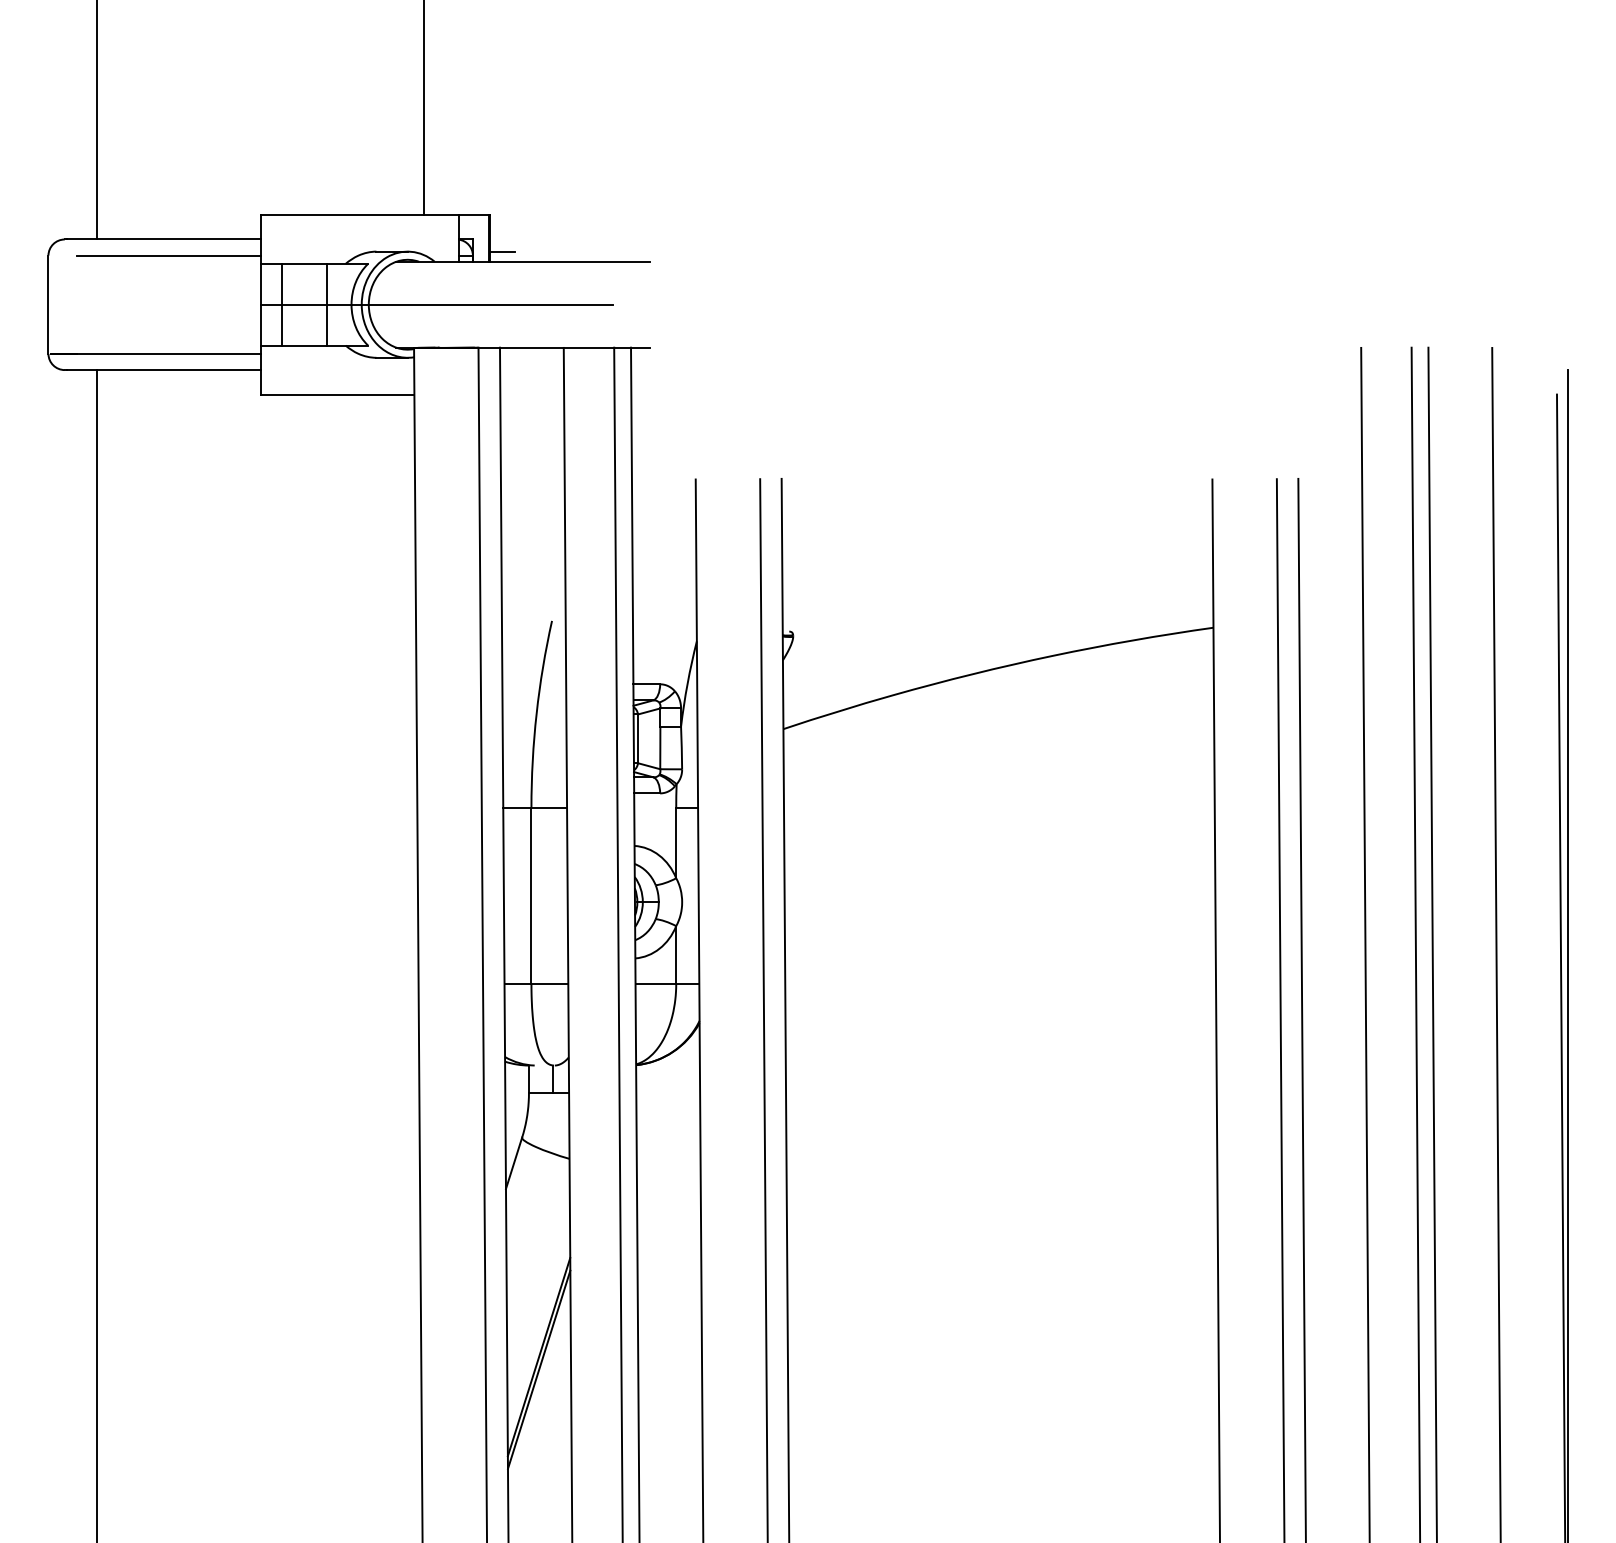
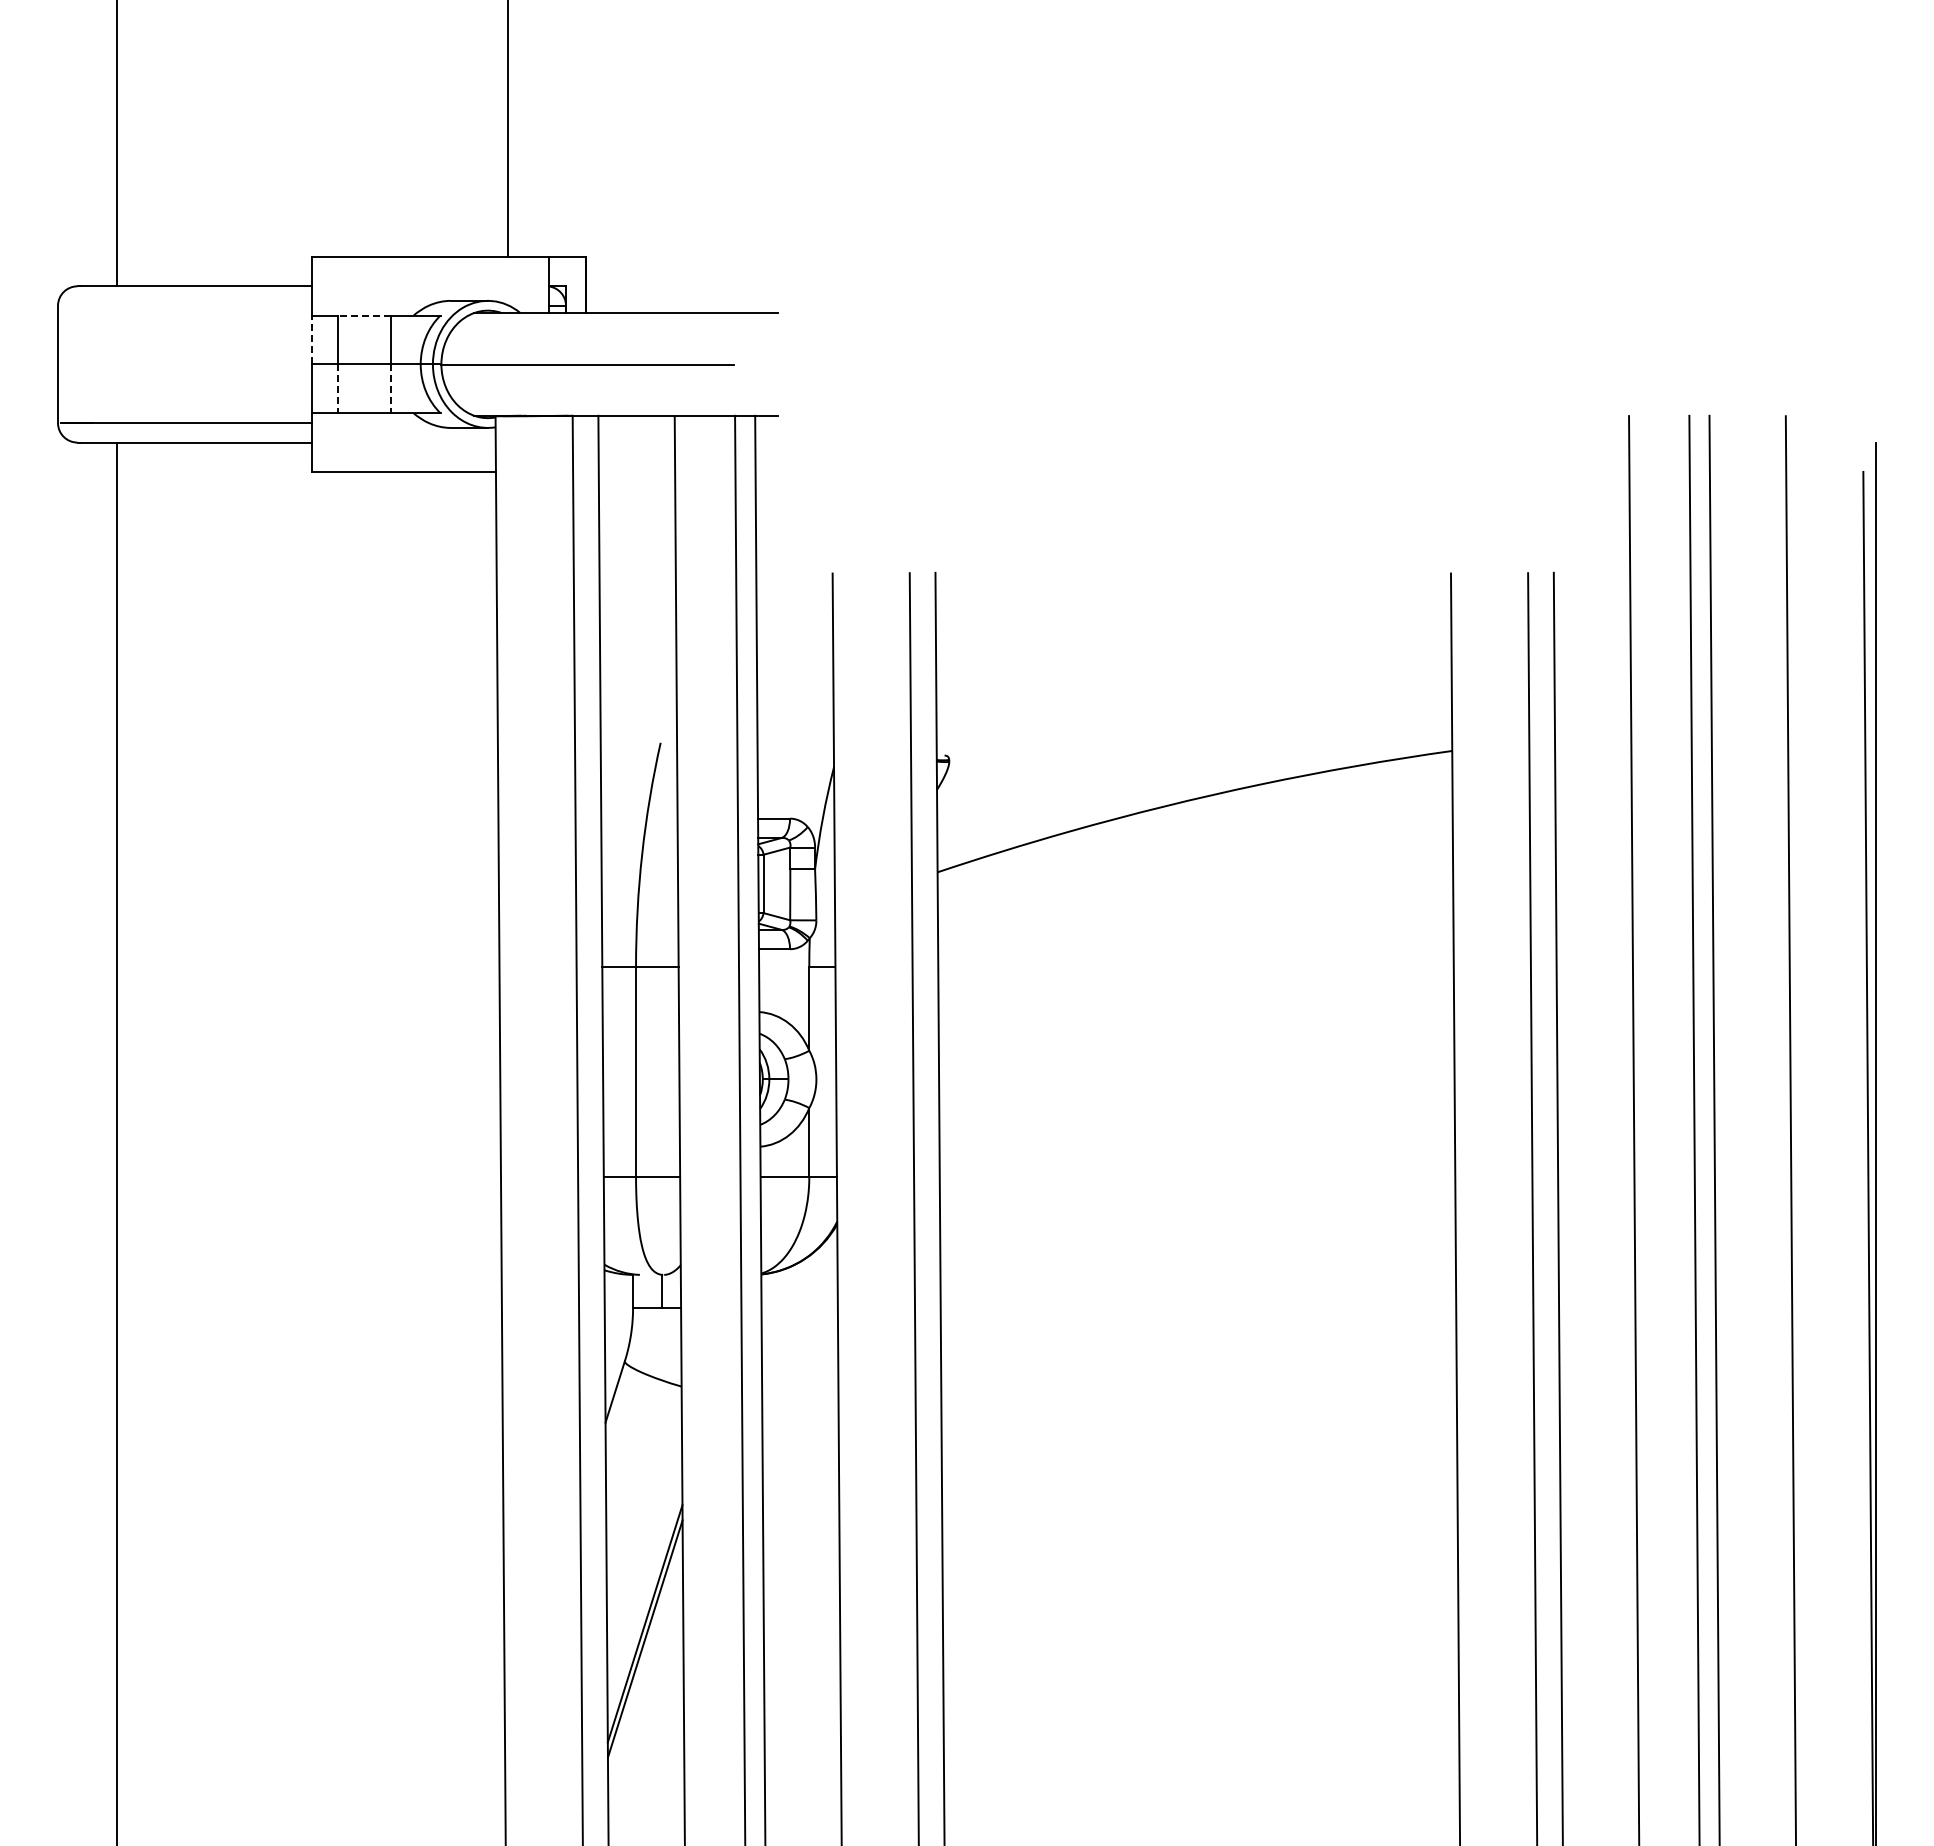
line: (501, 251) -> (600, 300), removed
line: (169, 255) -> (202, 305), removed
line: (304, 263) -> (364, 315), solid -> dashed
line: (261, 283) -> (312, 339), solid -> dashed
line: (281, 325) -> (337, 389), solid -> dashed
line: (327, 325) -> (391, 389), solid -> dashed

